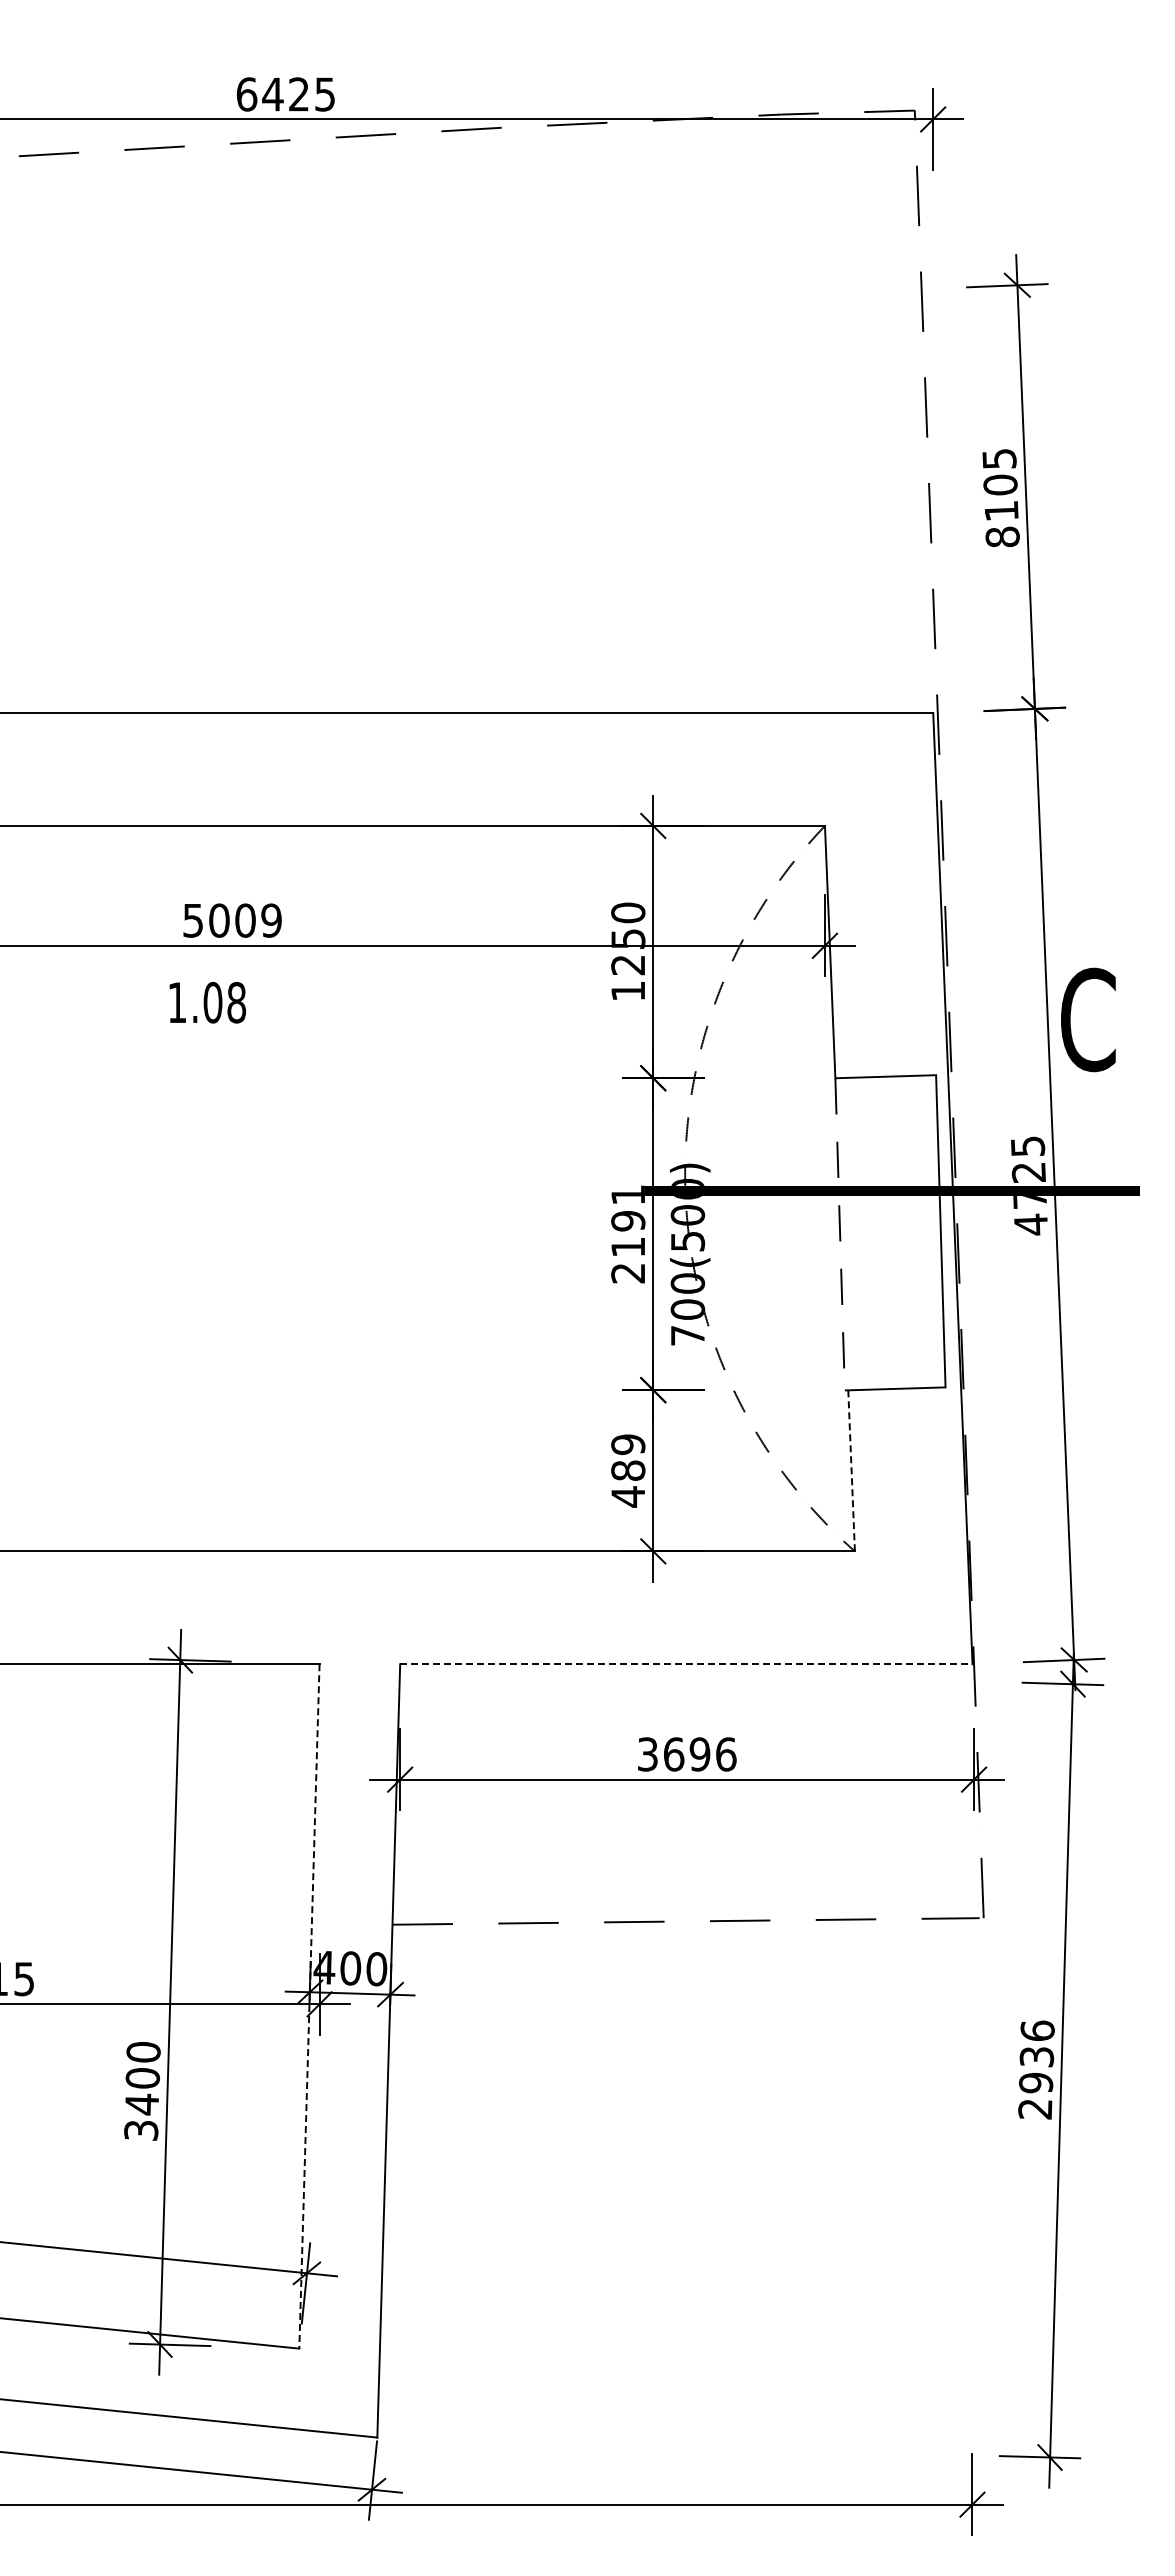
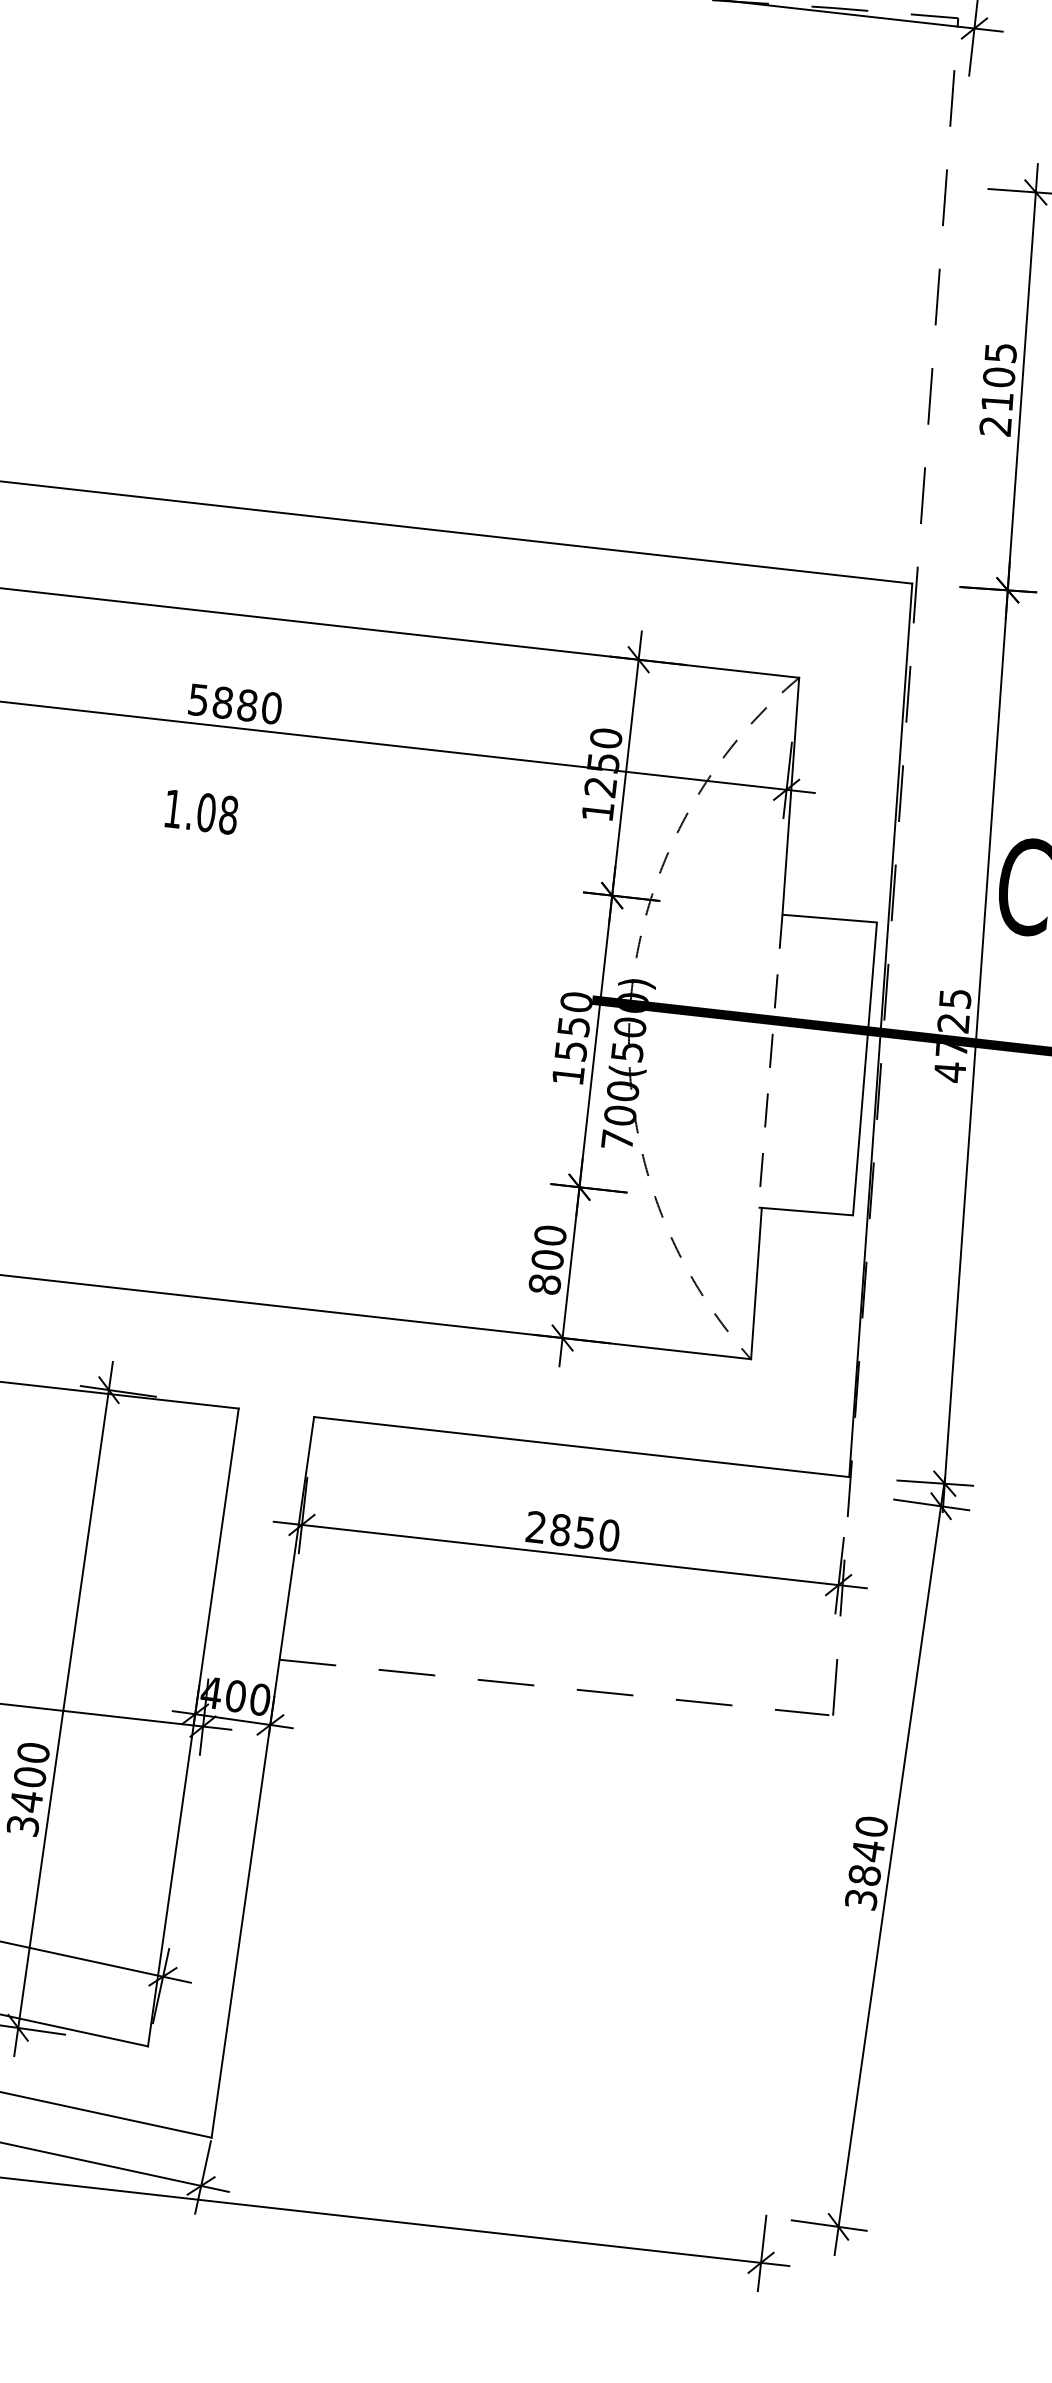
text: (1002, 536) -> (995, 425), 8105 -> 2105
text: (245, 920) -> (247, 705), 5009 -> 5880
text: (207, 1002) -> (201, 811), moved
text: (628, 1233) -> (572, 1038), 2191 -> 1550
text: (628, 1470) -> (547, 1259), 489 -> 800
line: (851, 1470) -> (756, 1283), dashed -> solid
line: (686, 1664) -> (581, 1447), dashed -> solid
text: (687, 1754) -> (573, 1531), 3696 -> 2850
line: (309, 2006) -> (193, 1727), dashed -> solid
text: (1036, 2069) -> (866, 1862), 2936 -> 3840

